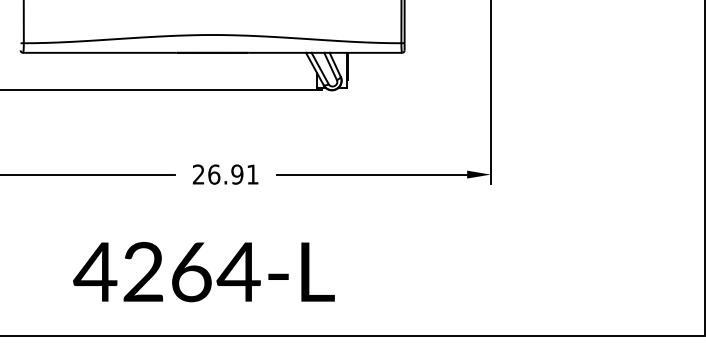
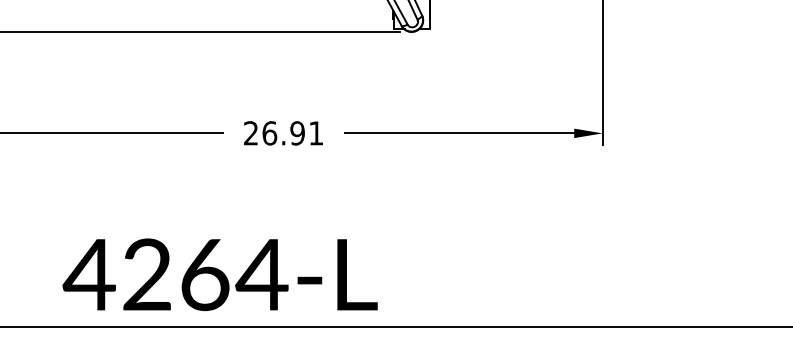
text: (203, 272) -> (219, 275), moved

